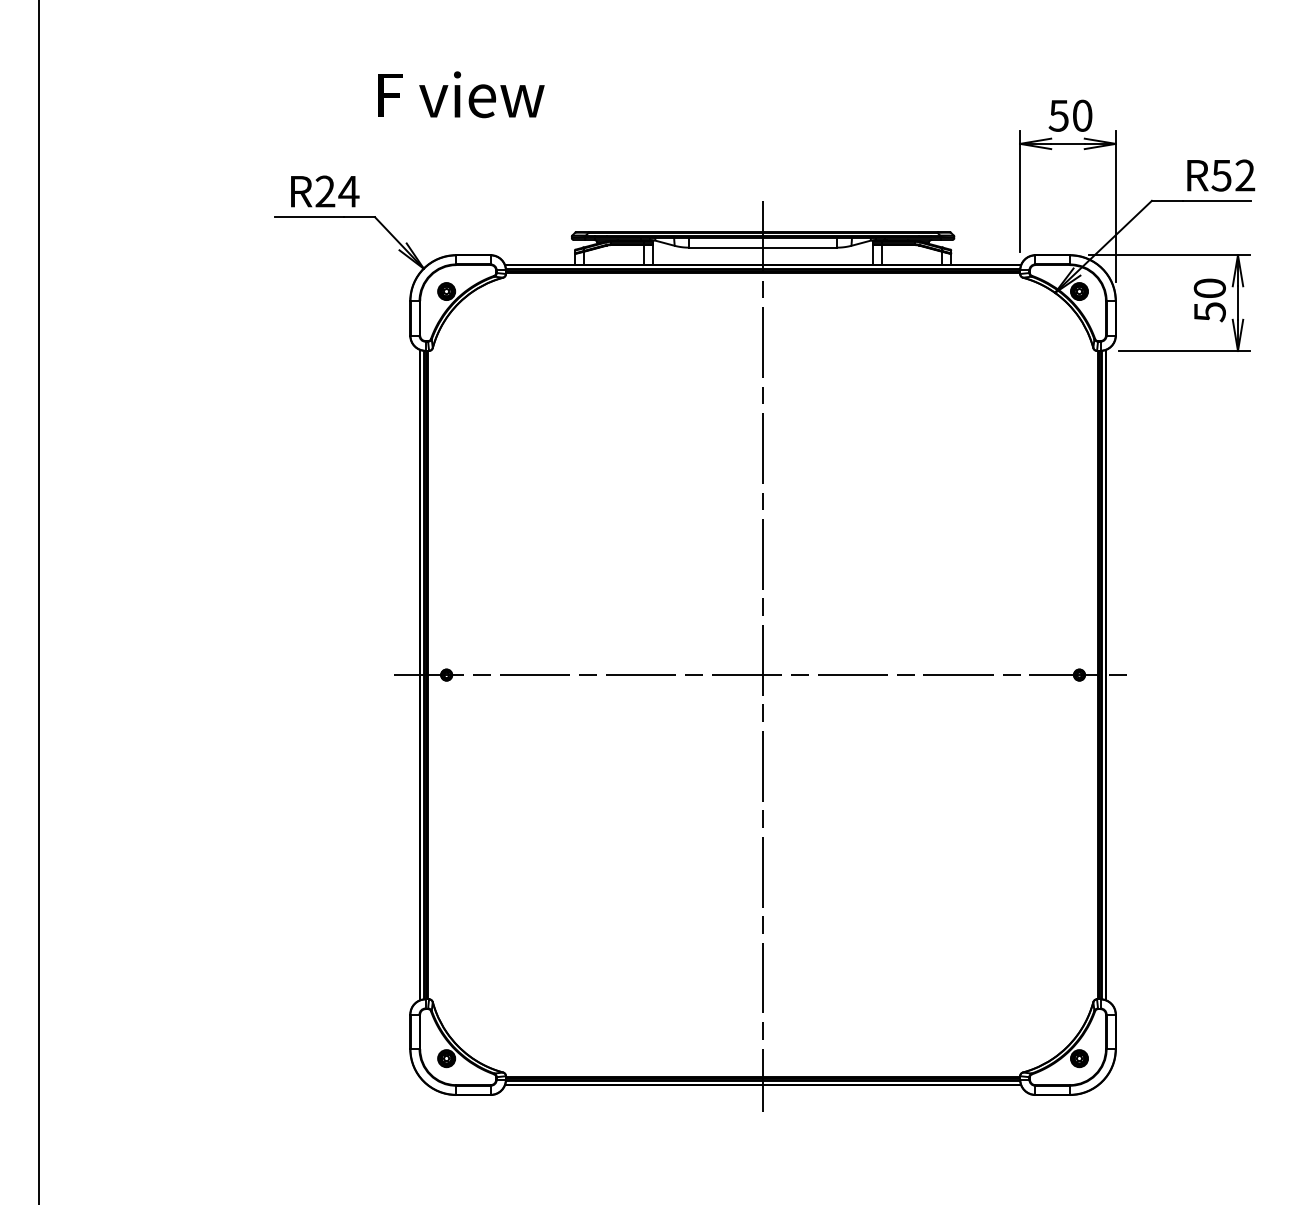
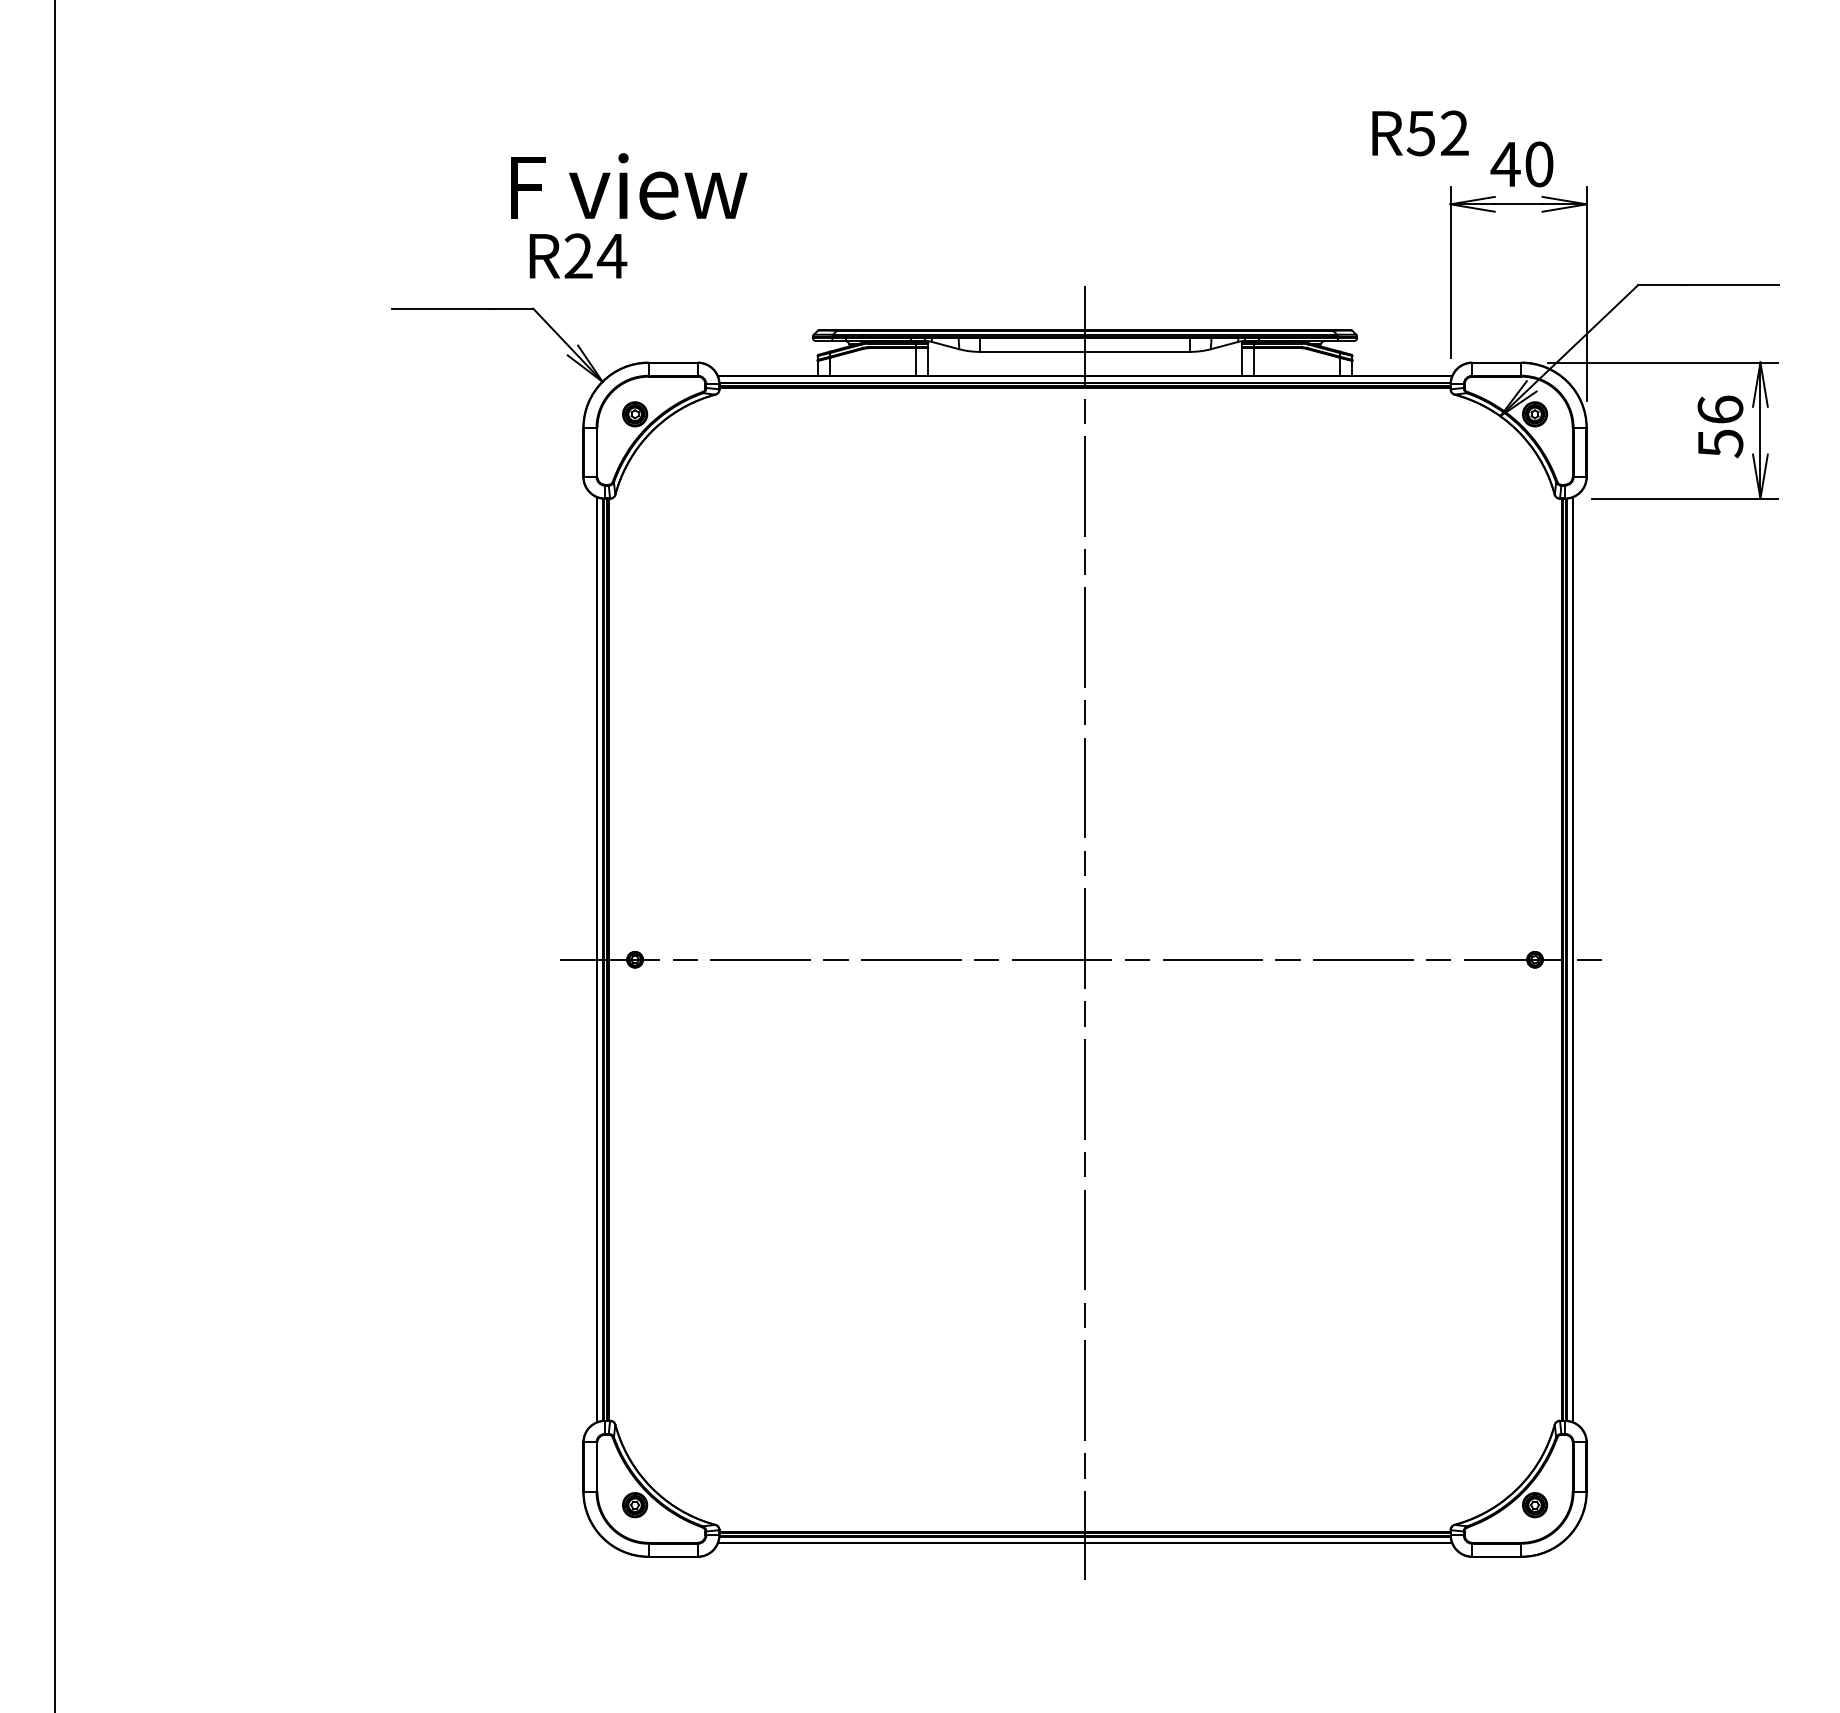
text: (461, 94) -> (629, 186), moved
text: (1058, 115) -> (1505, 164), 50 -> 40
text: (1221, 175) -> (1420, 133), moved
text: (325, 191) -> (578, 255), moved
text: (1209, 288) -> (1720, 409), 50 -> 56

